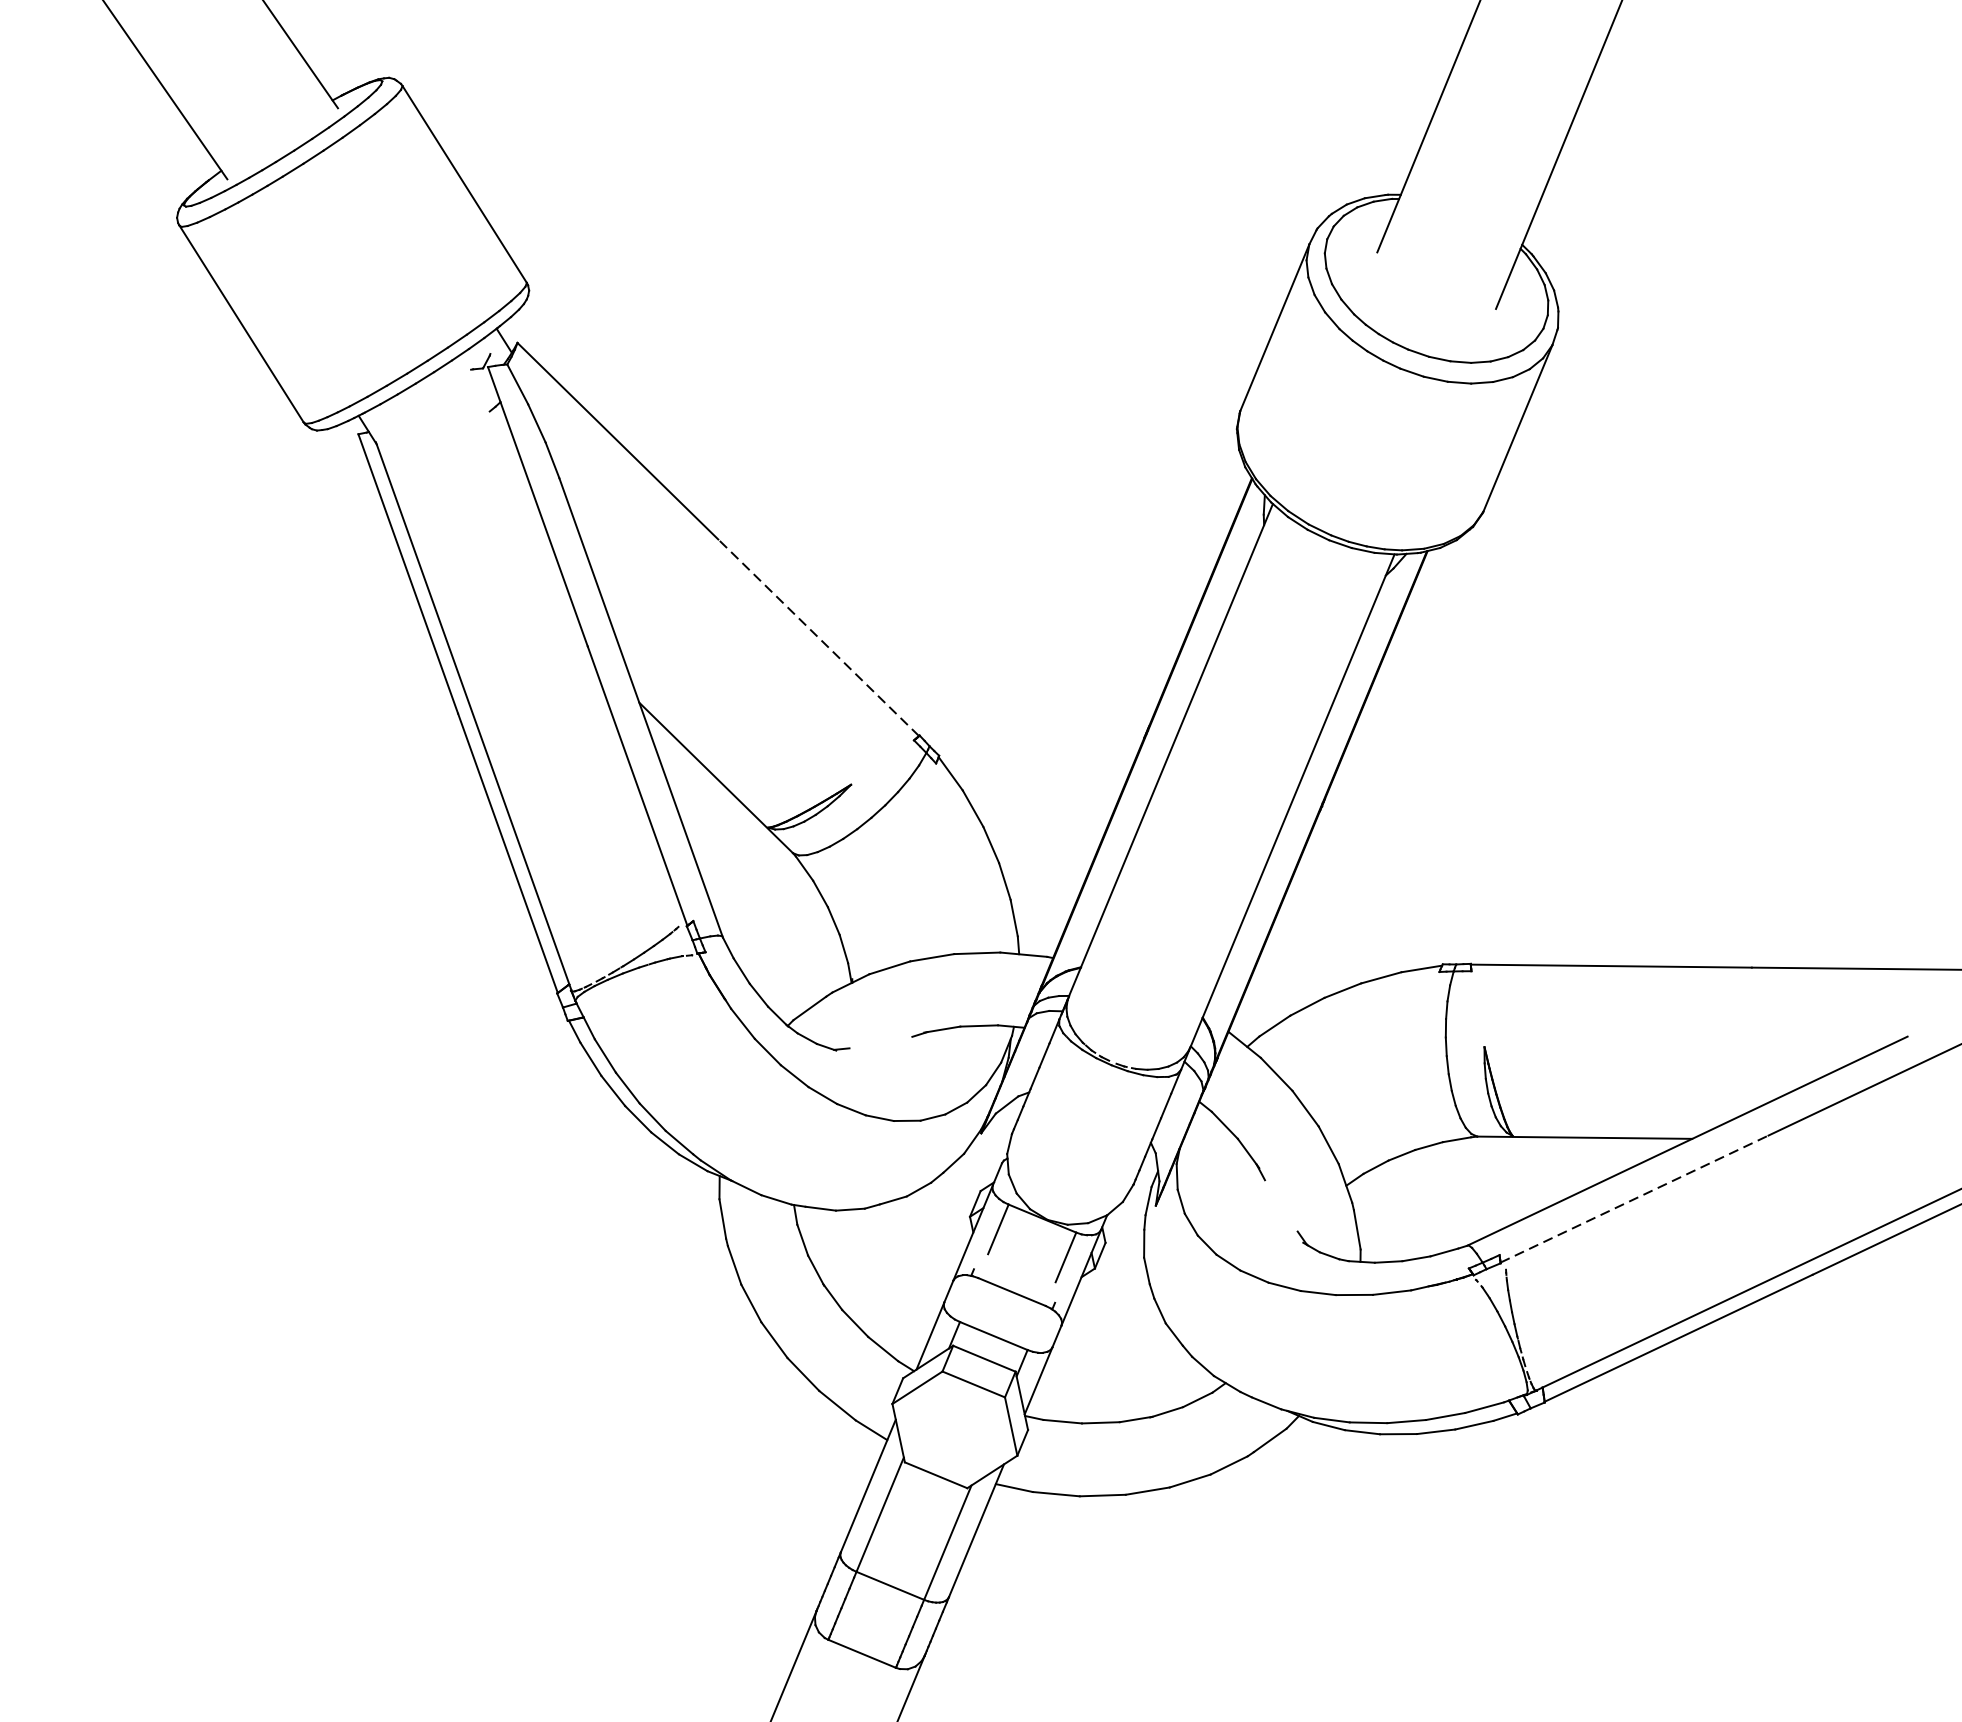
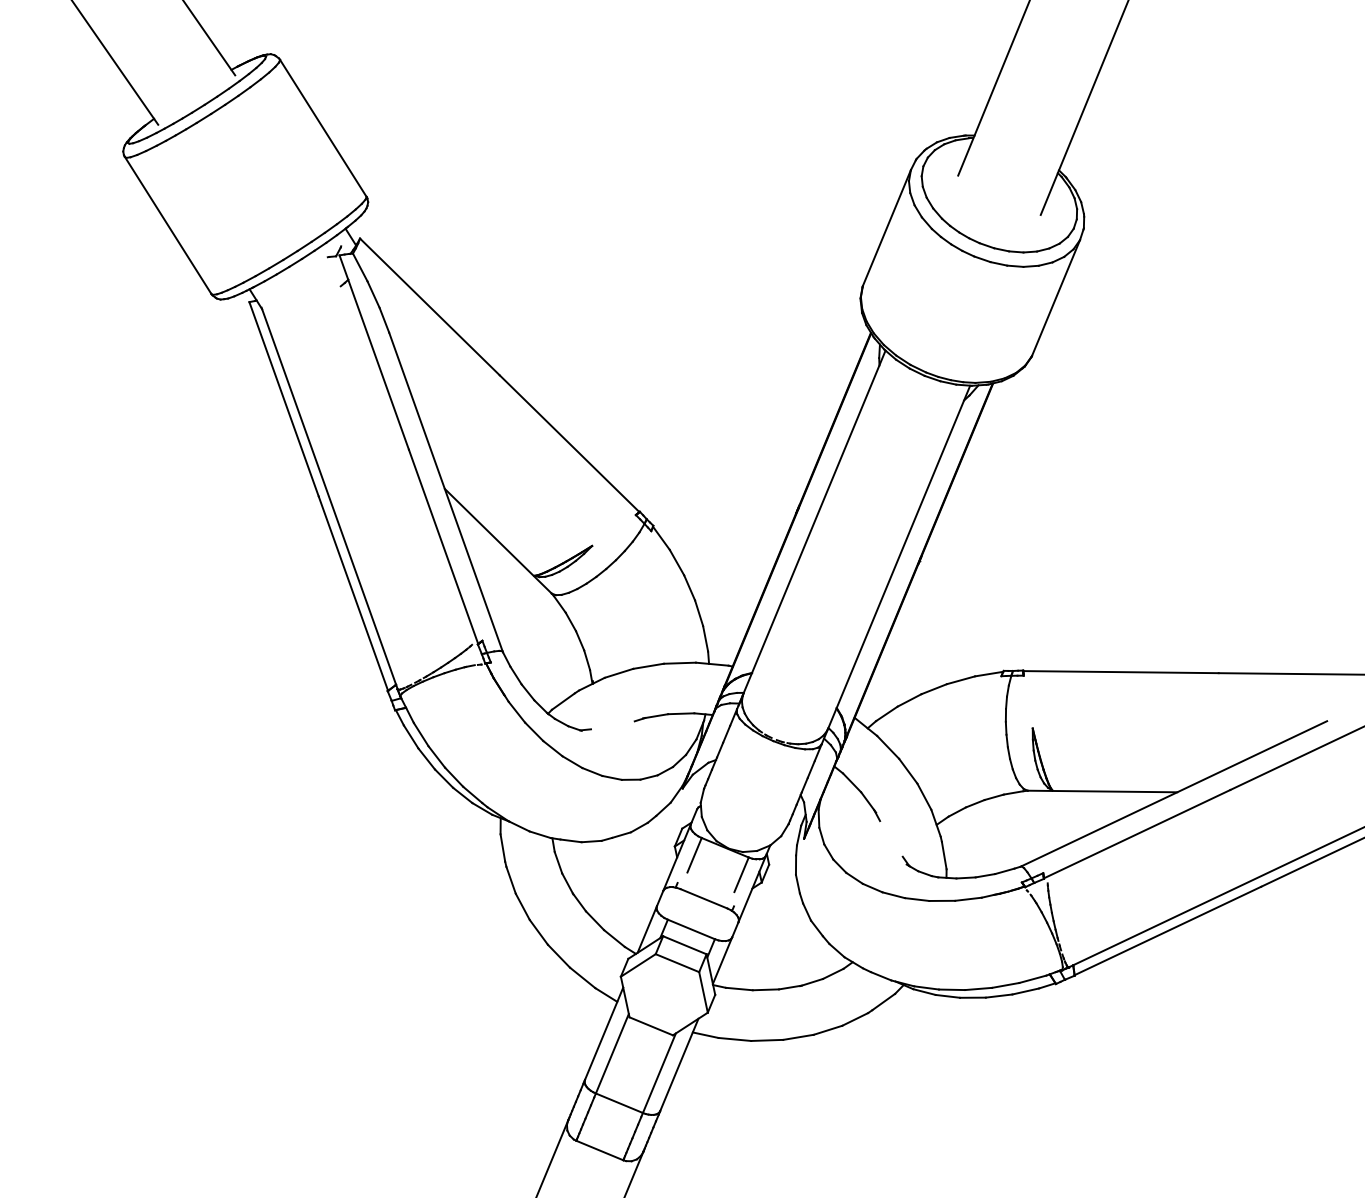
line: (818, 637) -> (569, 443), dashed -> solid
line: (1635, 1198) -> (1137, 833), dashed -> solid

